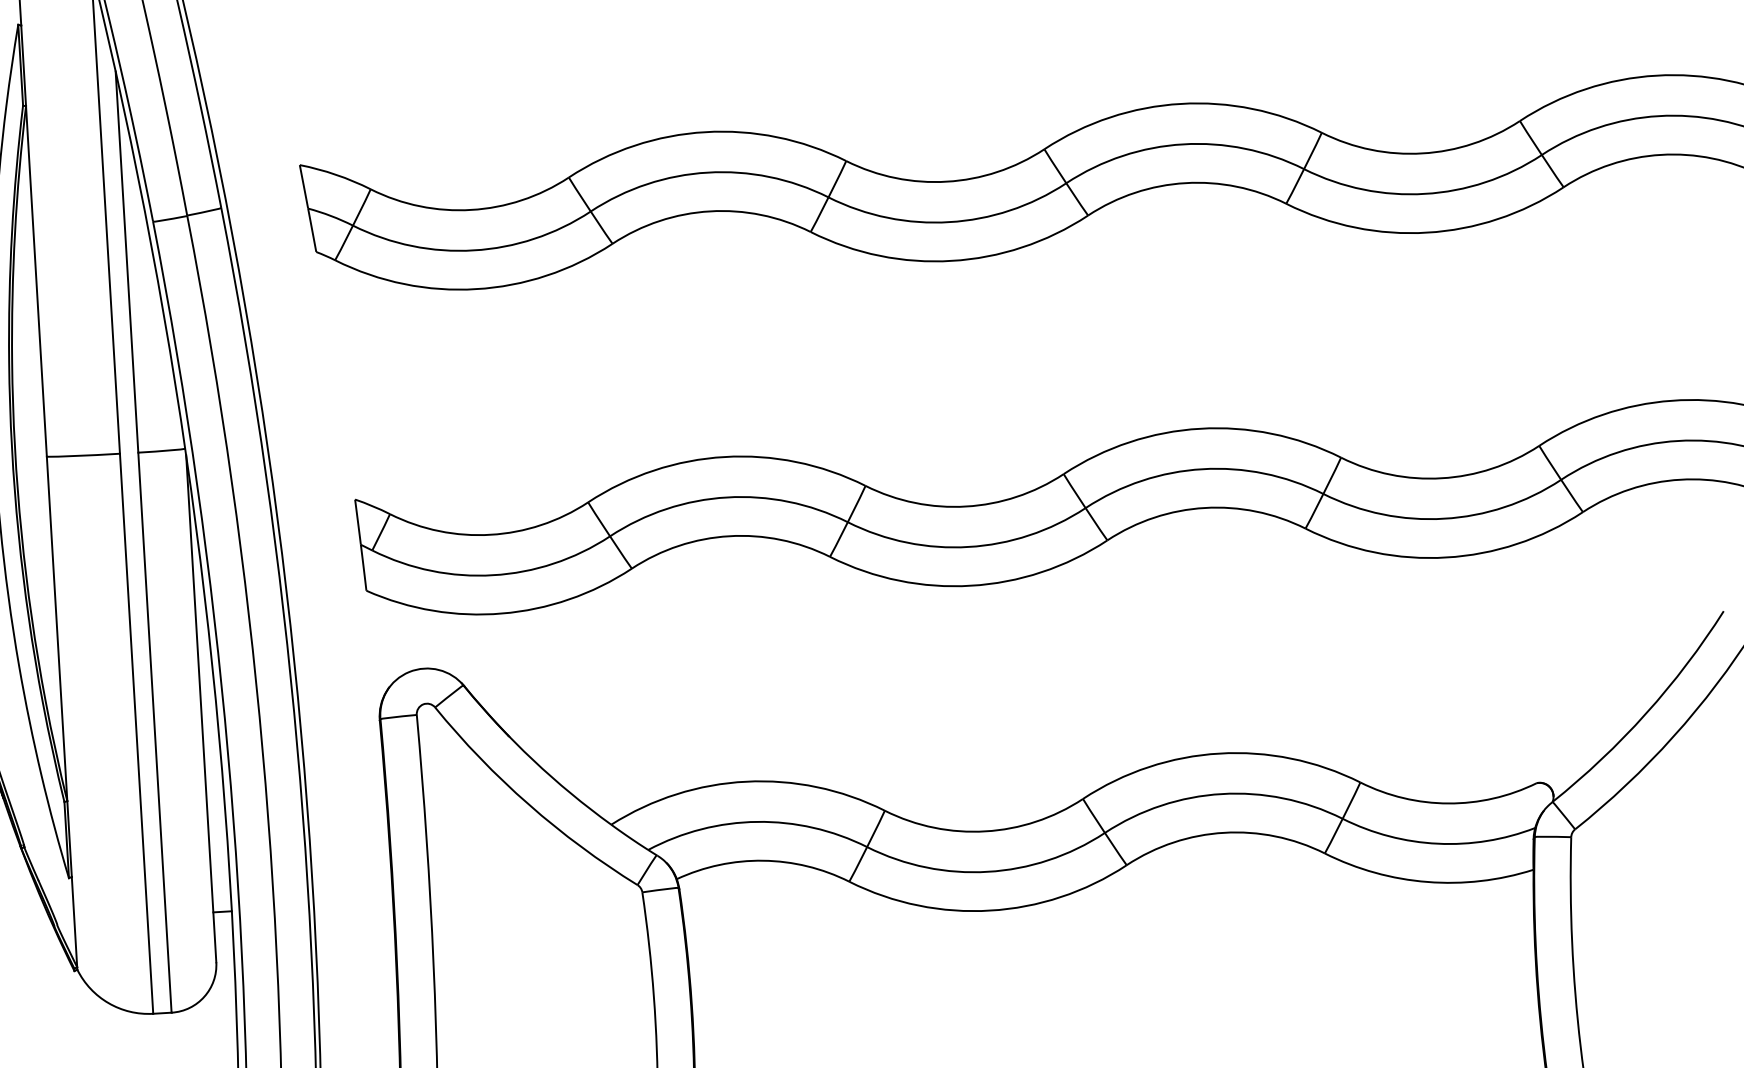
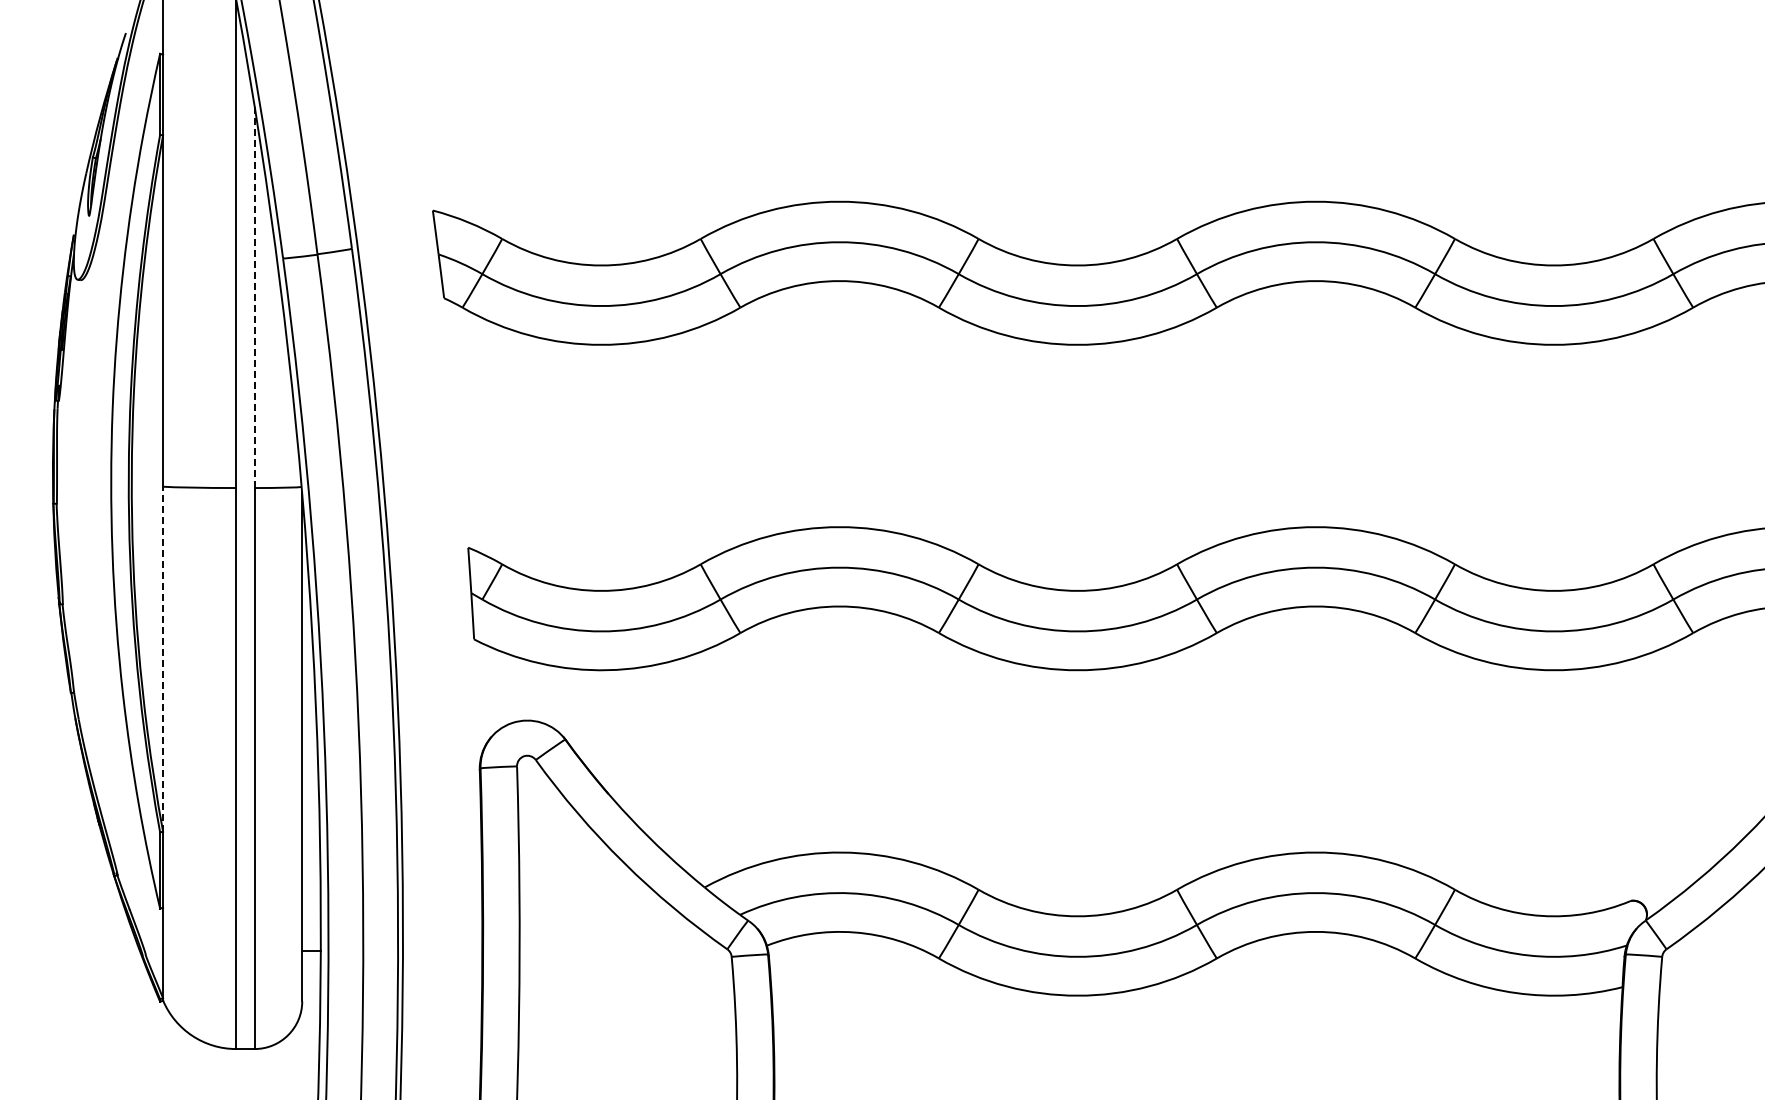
line: (126, 262) -> (254, 297), solid -> dashed
line: (57, 628) -> (163, 658), solid -> dashed

